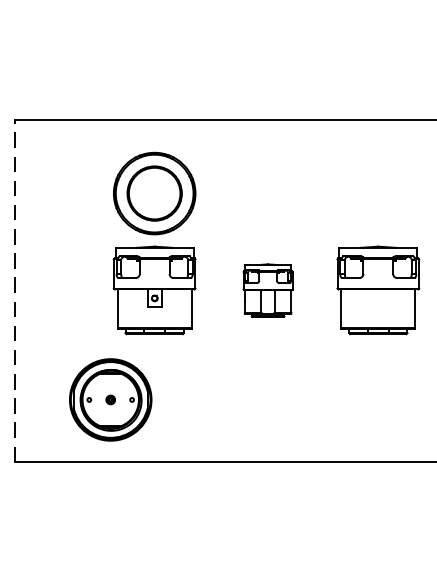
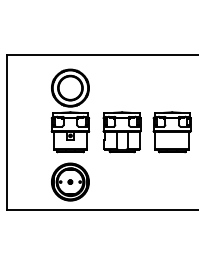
line: (14, 291) -> (6, 132), dashed -> solid
part: (266, 291) -> (121, 132), size x1.67
part: (110, 398) -> (70, 181), moved

